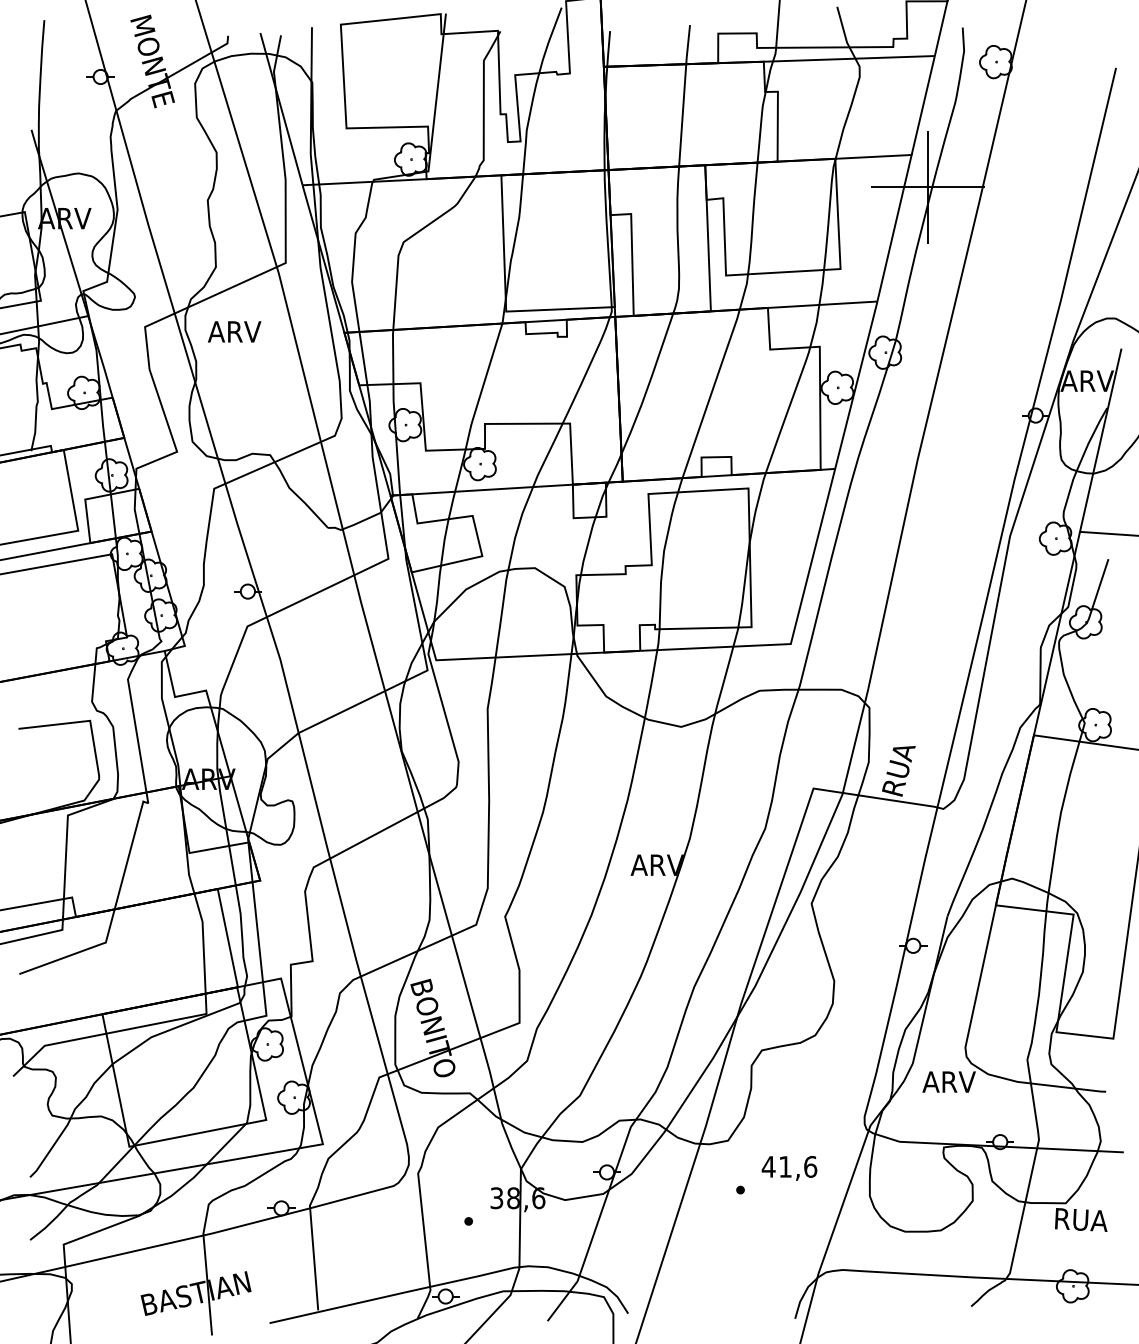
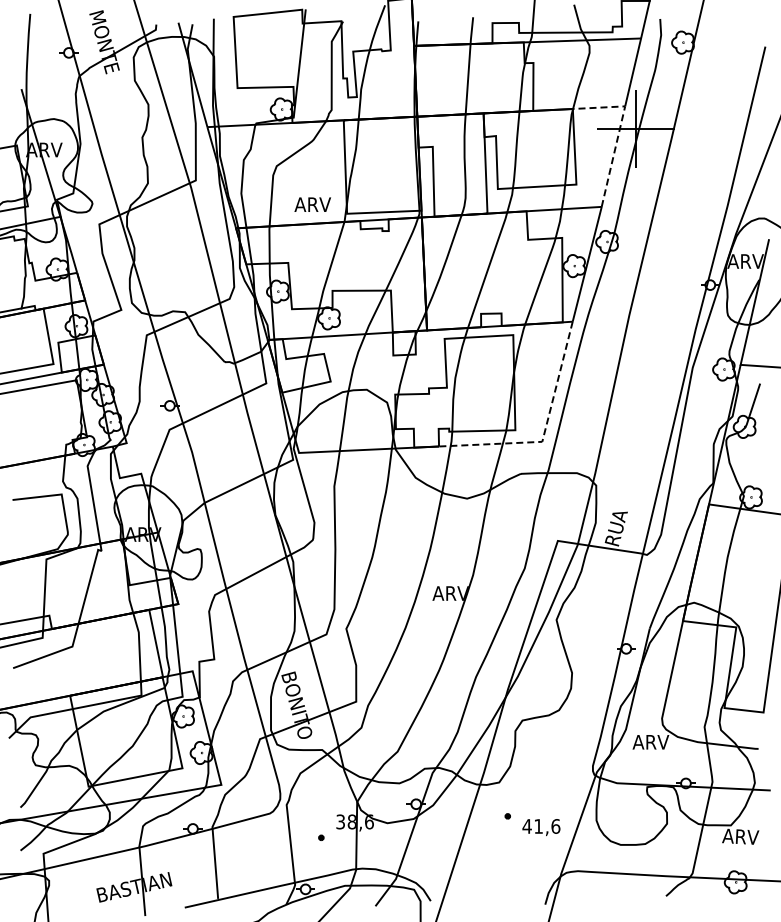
line: (903, 190) -> (619, 130), solid -> dashed
text: (234, 331) -> (312, 204), moved
line: (794, 631) -> (544, 433), solid -> dashed
text: (789, 1168) -> (541, 827), moved
text: (1079, 1219) -> (740, 836), RUA -> ARV

